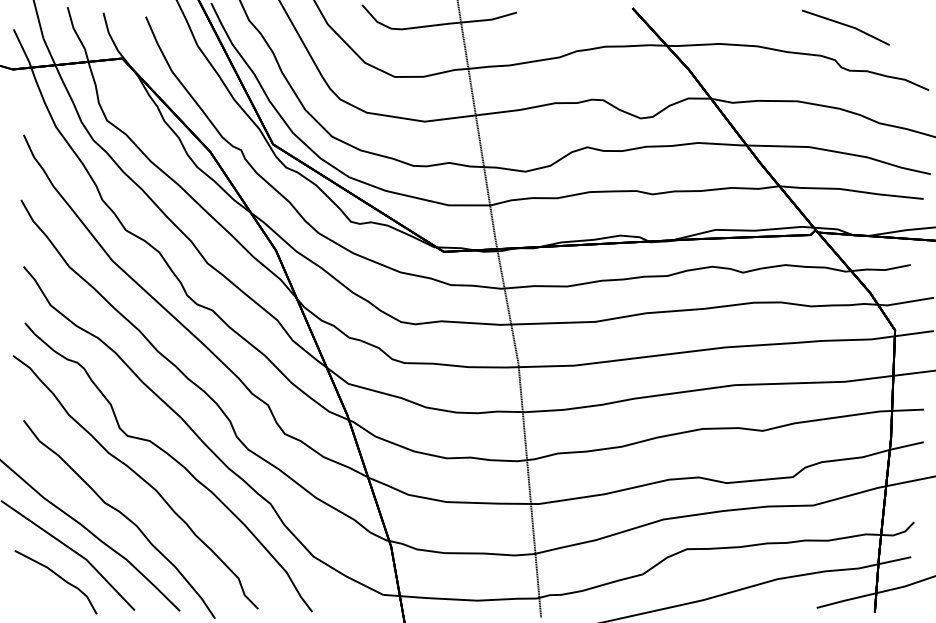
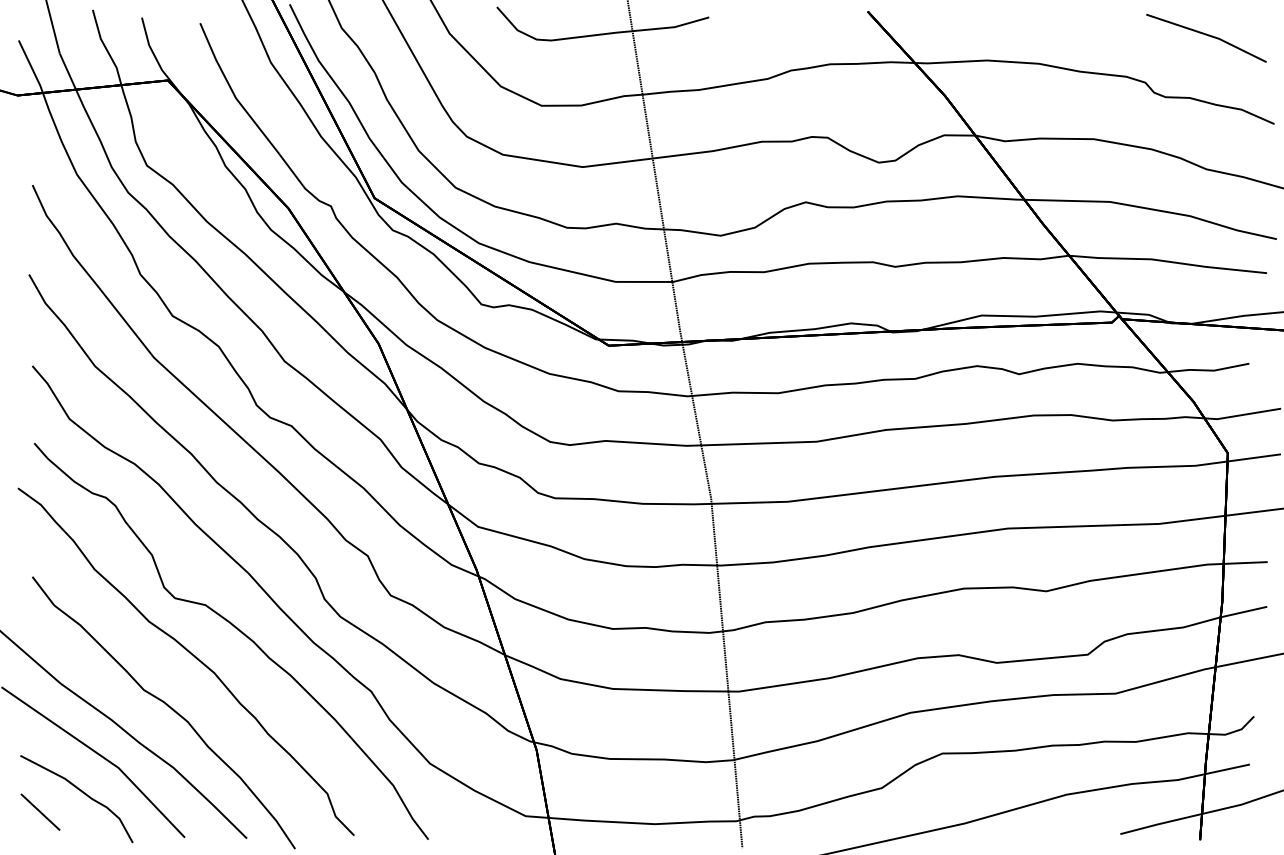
line: (845, 25) -> (1206, 35), moved
line: (29, 591) -> (40, 811), added

